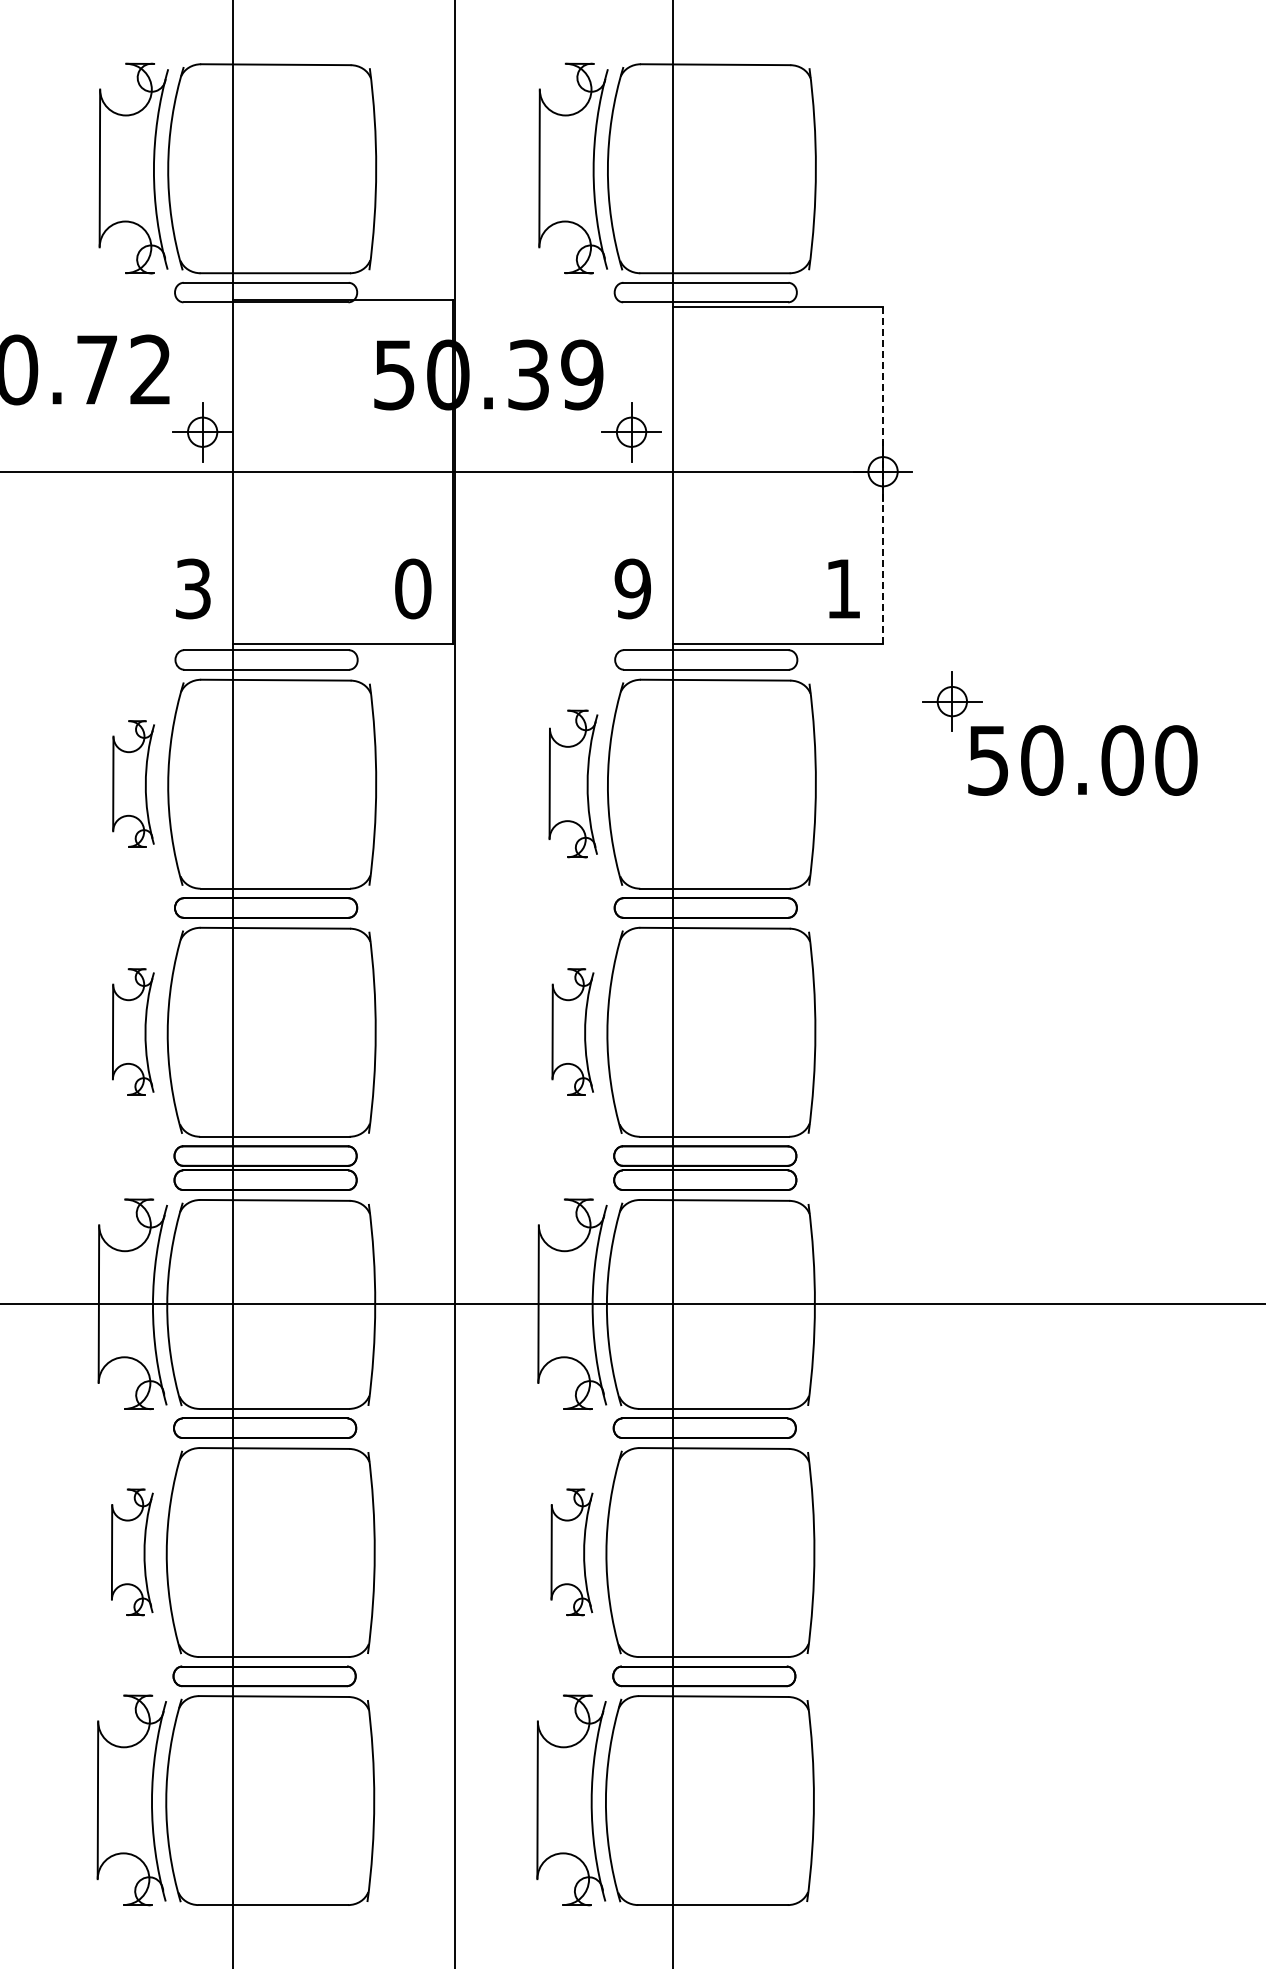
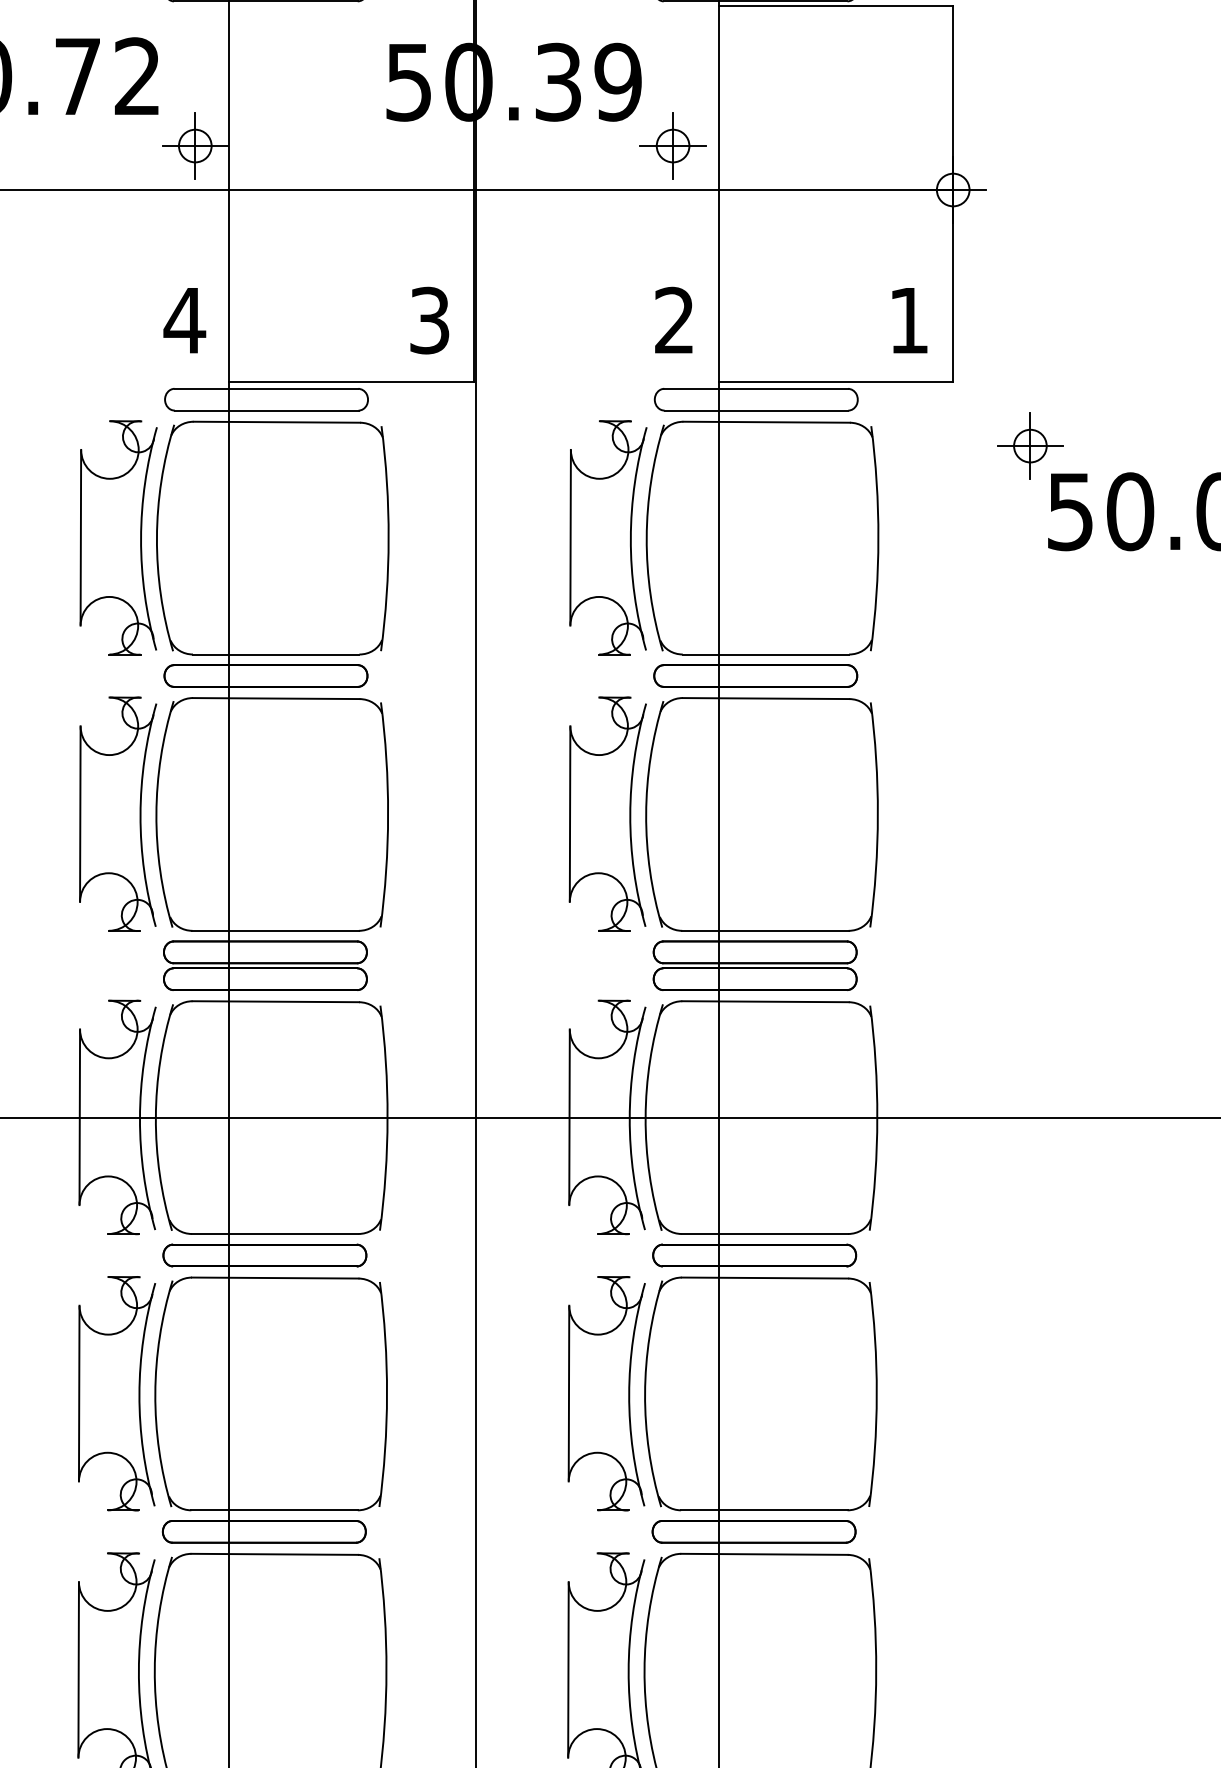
line: (883, 474) -> (953, 193), dashed -> solid
text: (193, 588) -> (185, 320), 3 -> 4
text: (413, 588) -> (430, 320), 0 -> 3
text: (632, 588) -> (674, 320), 9 -> 2
part: (133, 783) -> (118, 537), size x1.67
part: (573, 783) -> (608, 537), size x1.43
part: (133, 1031) -> (118, 813), size x1.67
part: (572, 1031) -> (607, 813), size x1.67
part: (132, 1552) -> (117, 1393), size x1.67
part: (571, 1552) -> (606, 1393), size x1.67

